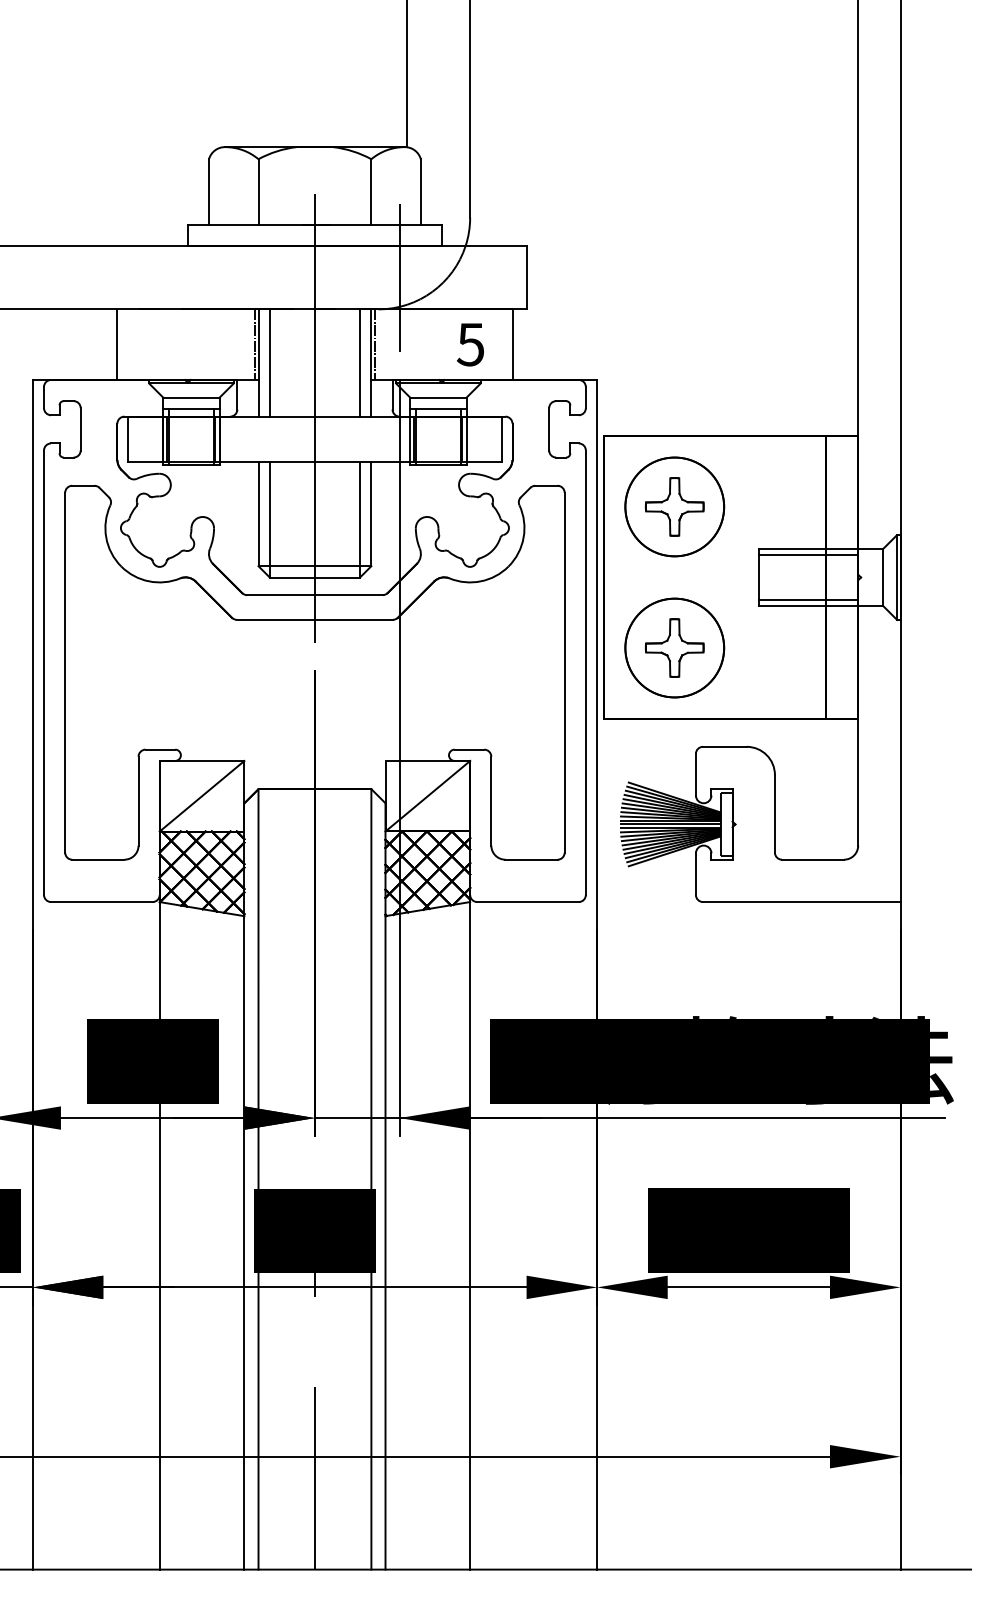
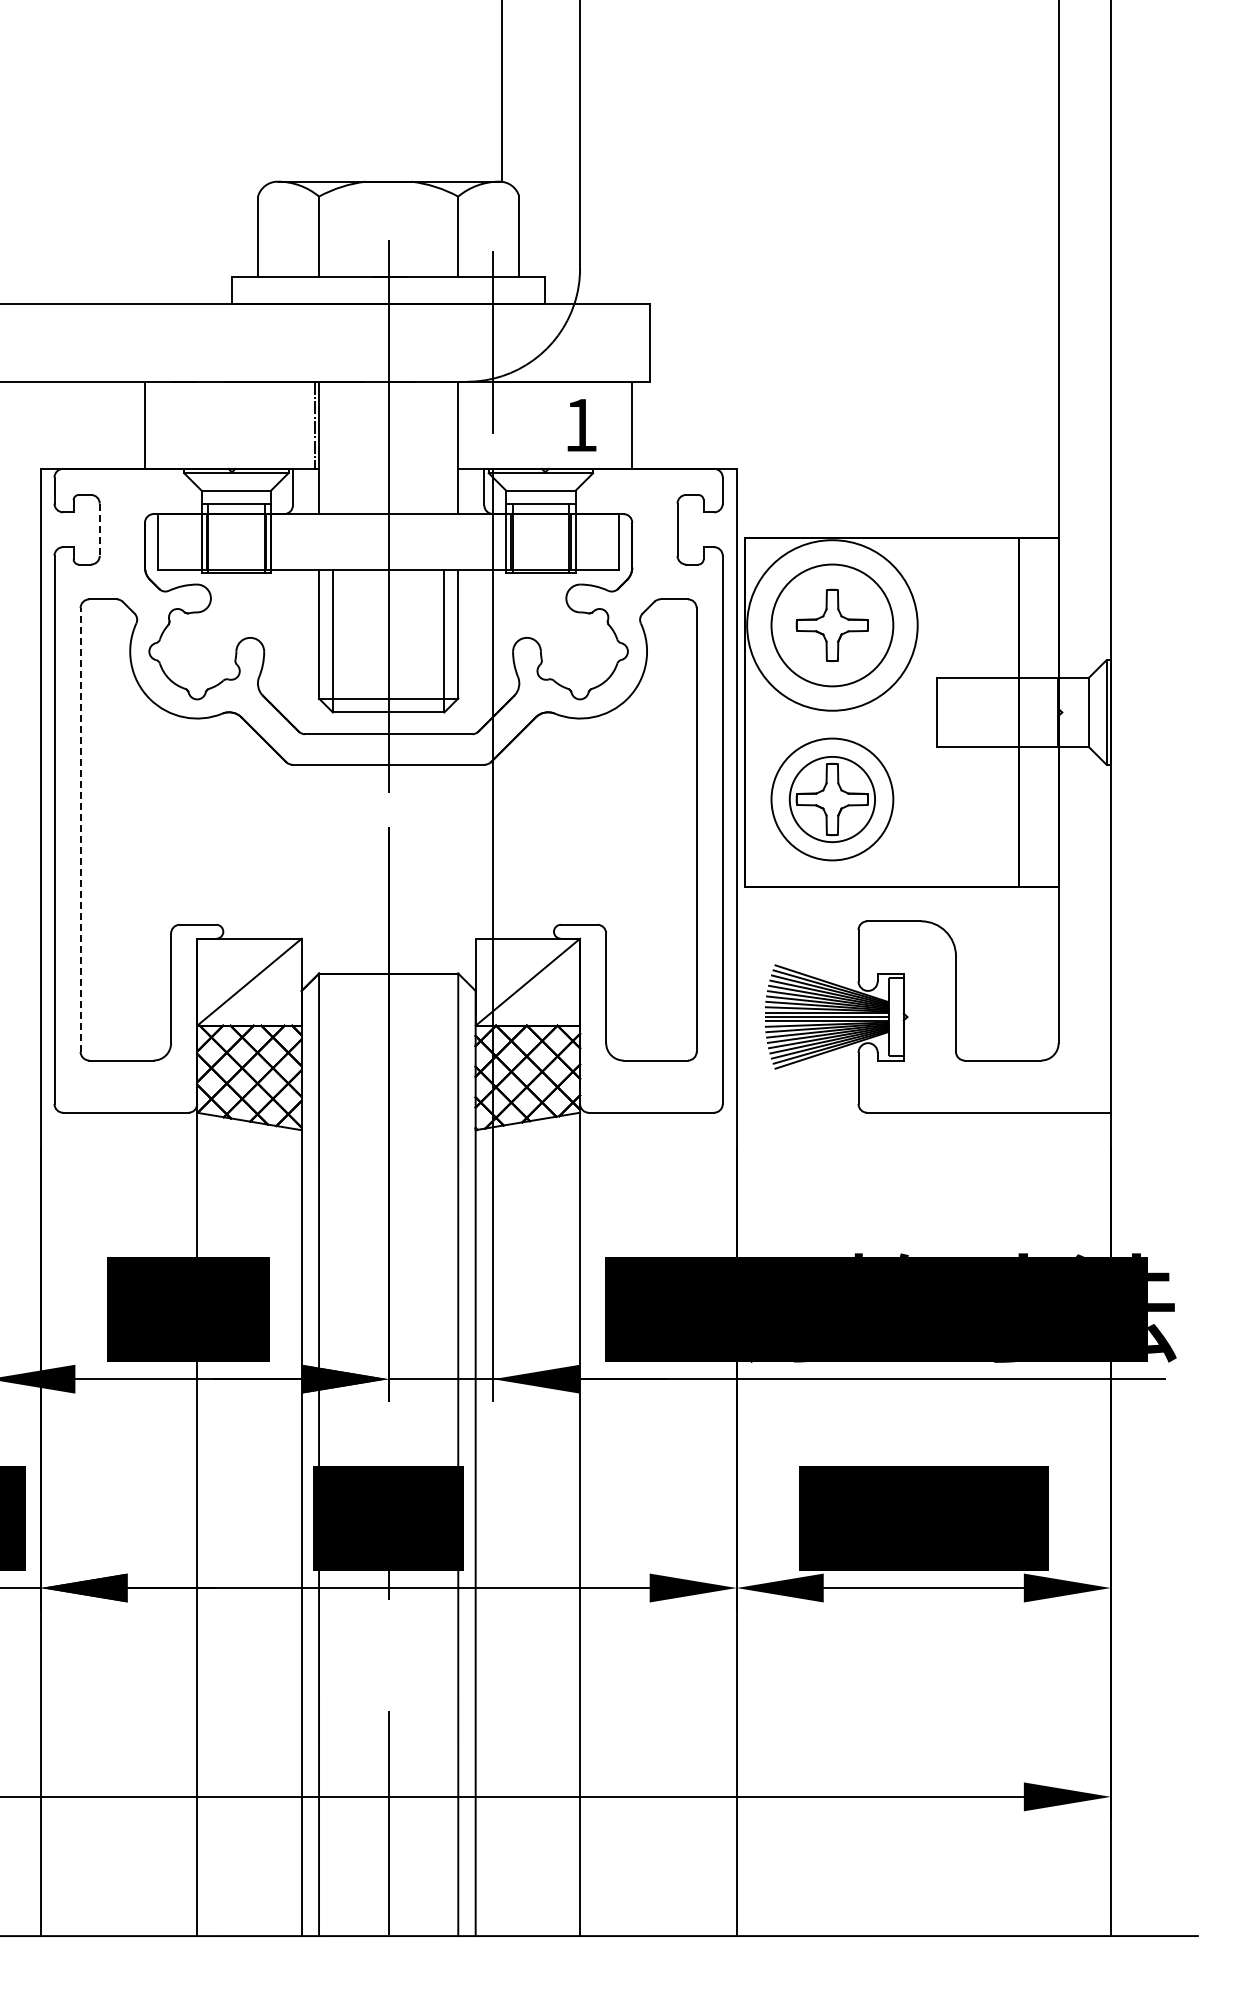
line: (374, 344) -> (462, 424), removed
text: (470, 344) -> (580, 425), 5 -> 1
line: (269, 362) -> (332, 447), removed
line: (360, 362) -> (444, 447), removed
line: (80, 429) -> (99, 530), solid -> dashed
circle: (674, 506) -> (832, 625), size x1.4
line: (808, 554) -> (997, 684), removed
line: (808, 600) -> (997, 740), removed
circle: (674, 648) -> (832, 799), size x0.7
line: (65, 672) -> (80, 829), solid -> dashed

